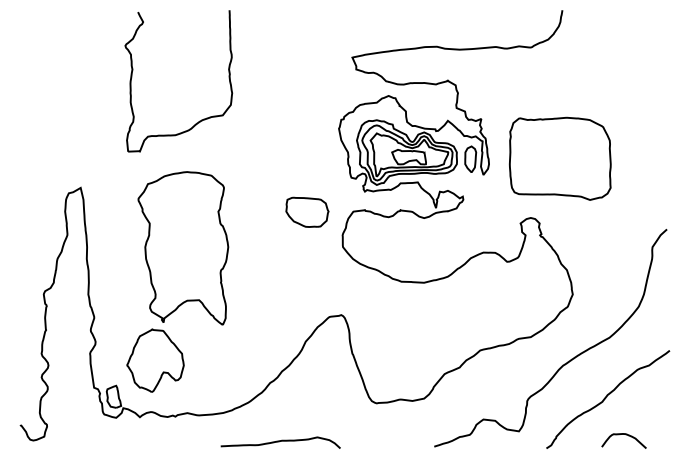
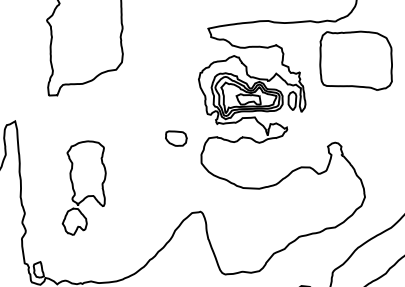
part: (560, 158) -> (356, 60), moved
part: (307, 211) -> (176, 138), size x0.7
part: (177, 281) -> (84, 187), size x0.6

